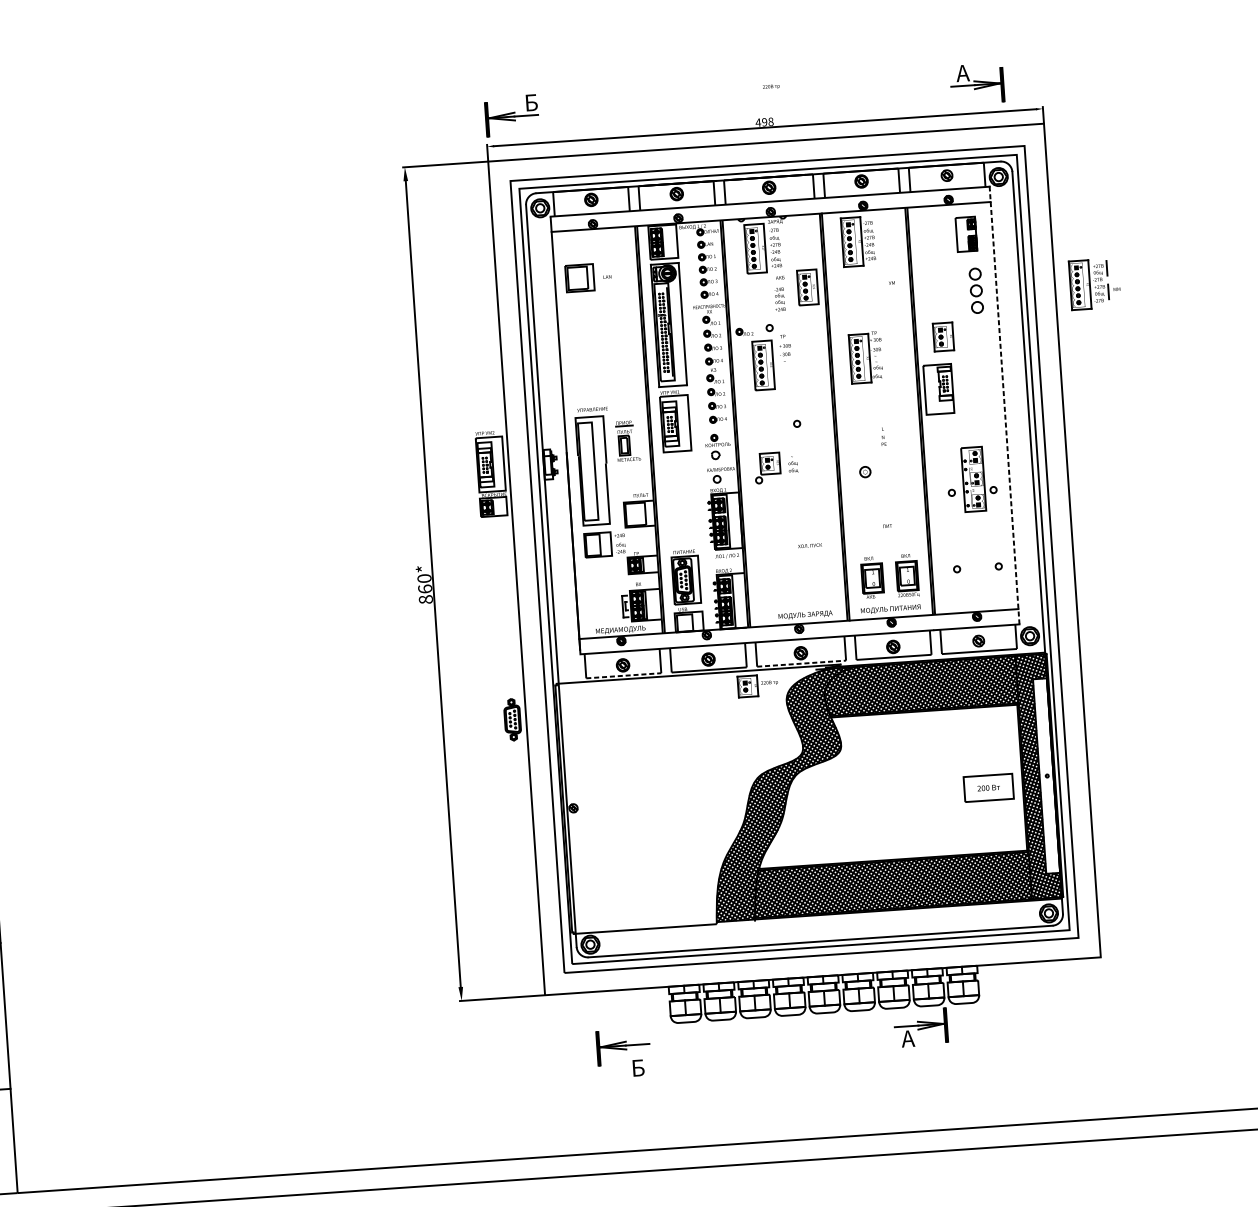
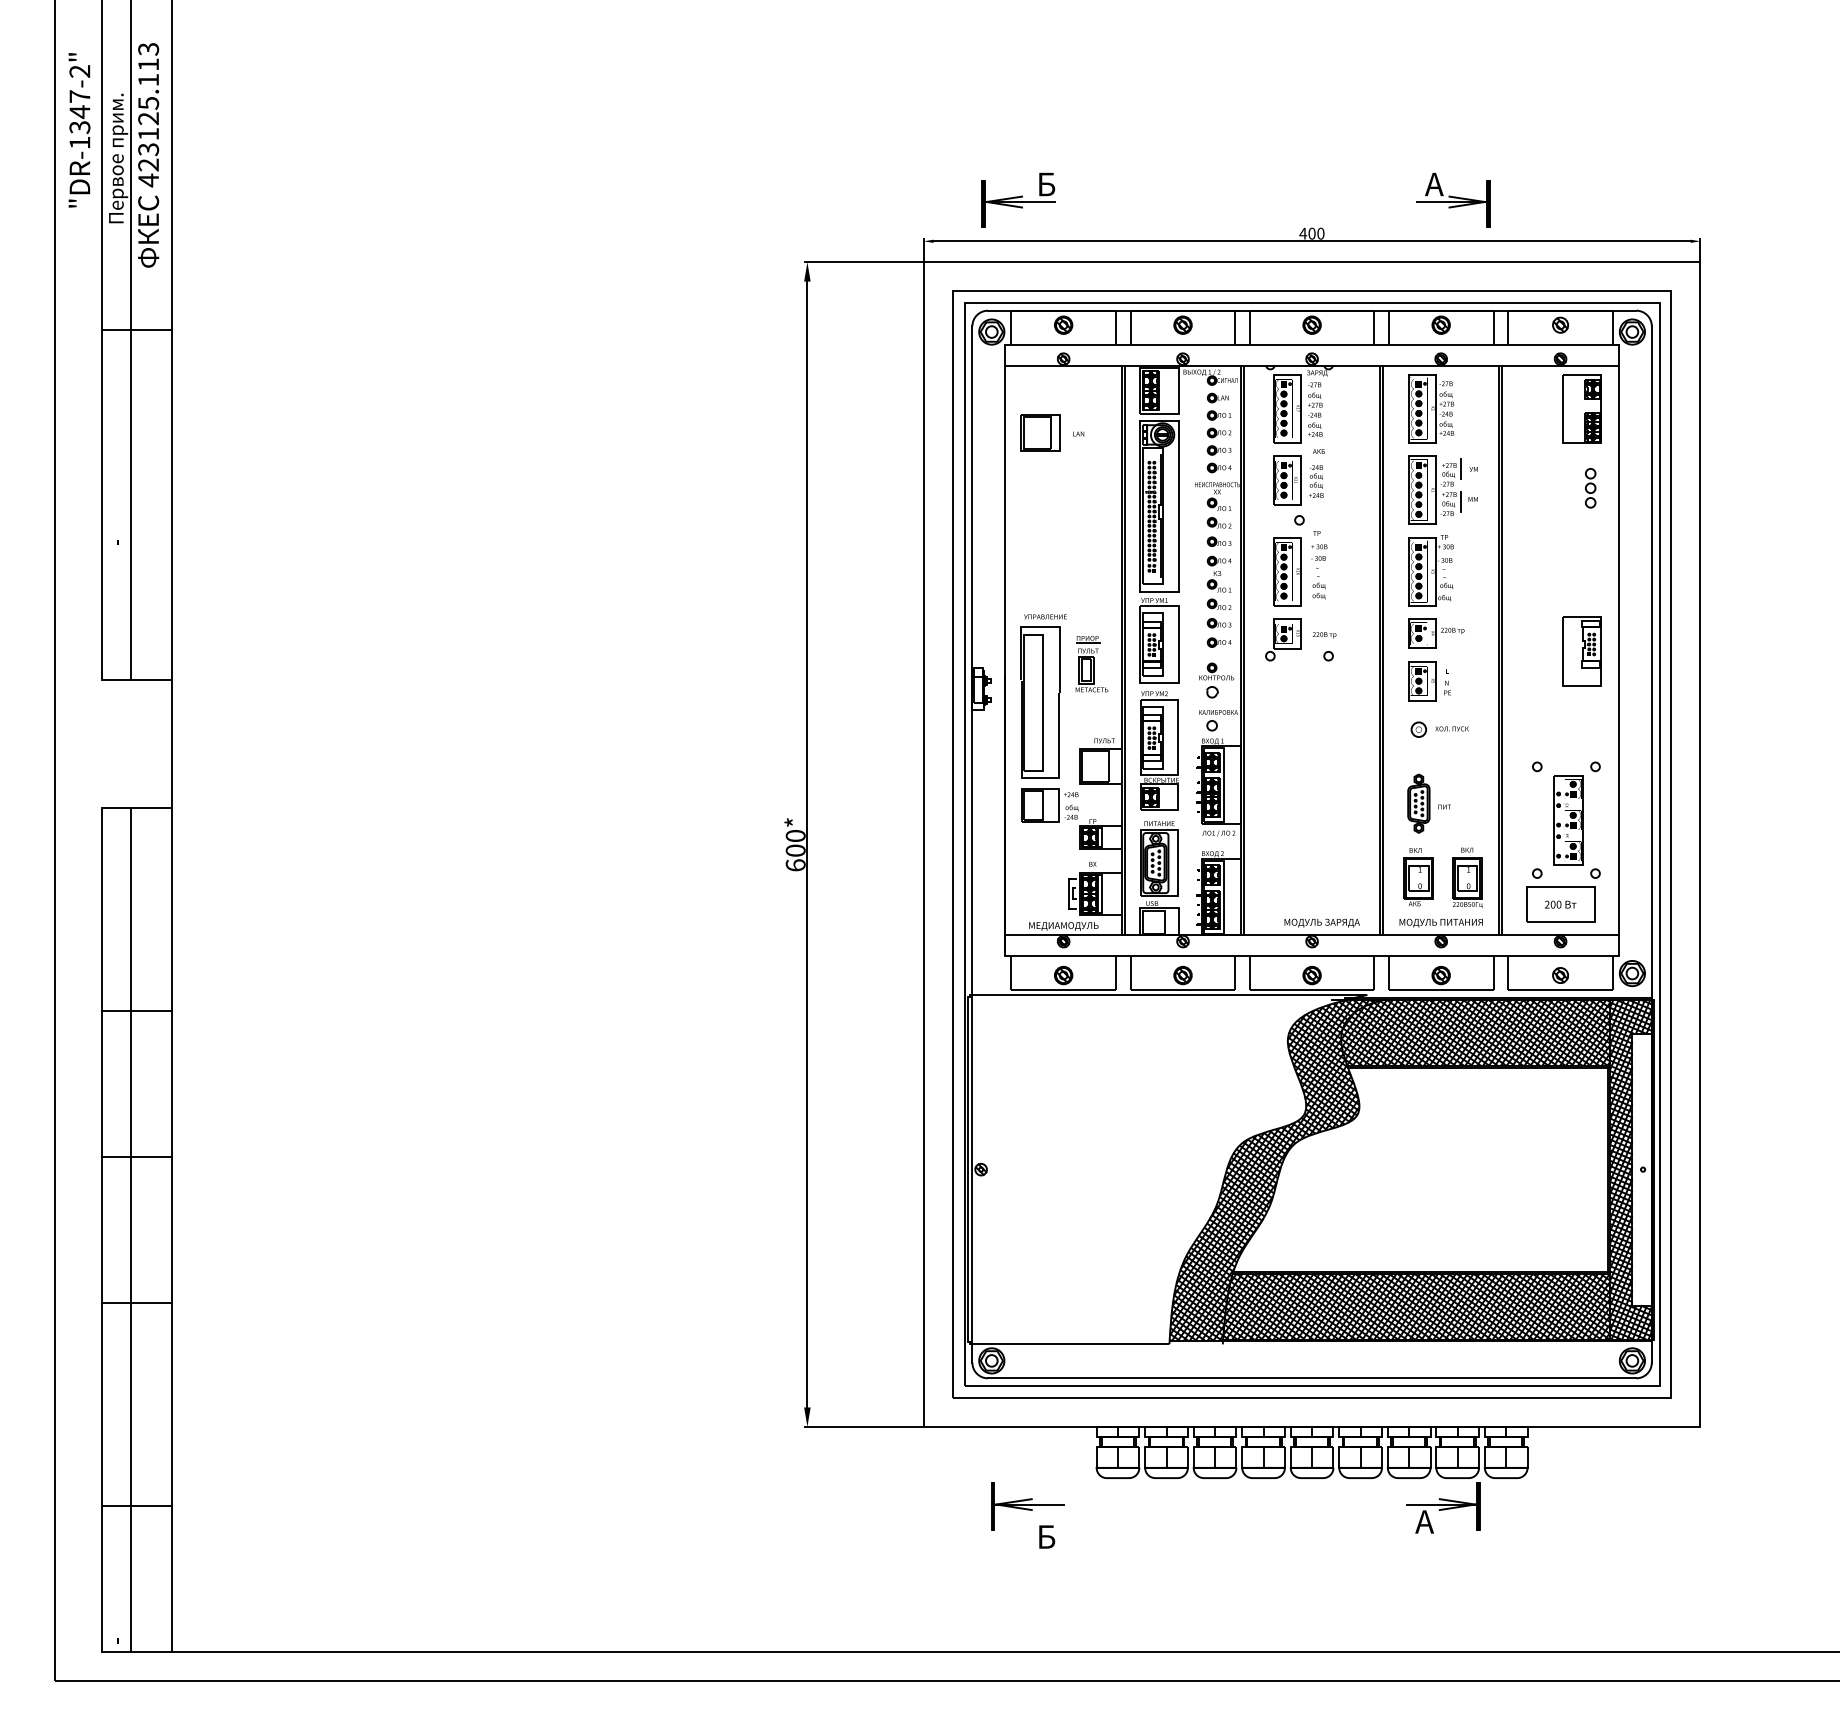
part: (977, 83) -> (1453, 199), moved
text: (771, 87) -> (1324, 635), moved
part: (512, 114) -> (1018, 199), moved
text: (767, 121) -> (1316, 233), 498 -> 400
part: (966, 234) -> (1581, 408), size x1.43
part: (1094, 283) -> (1442, 489), moved
part: (807, 287) -> (1287, 480), moved
part: (976, 291) -> (1590, 488), size x0.62
part: (744, 331) -> (1263, 522), removed
part: (943, 337) -> (1422, 681), moved
part: (938, 389) -> (1581, 651), moved
line: (1004, 407) -> (1618, 652), dashed -> solid
text: (792, 464) -> (1318, 587), moved
part: (767, 467) -> (1283, 639), moved
part: (491, 473) -> (1159, 750), moved
part: (973, 479) -> (1568, 820), moved
text: (809, 545) -> (1451, 728), moved
text: (425, 593) -> (795, 857), 860* -> 600*
line: (801, 663) -> (1312, 990), dashed -> solid
line: (624, 676) -> (1064, 990), dashed -> solid
part: (758, 685) -> (1436, 633), moved
part: (512, 719) -> (1418, 803), moved
part: (988, 787) -> (1560, 904), moved

